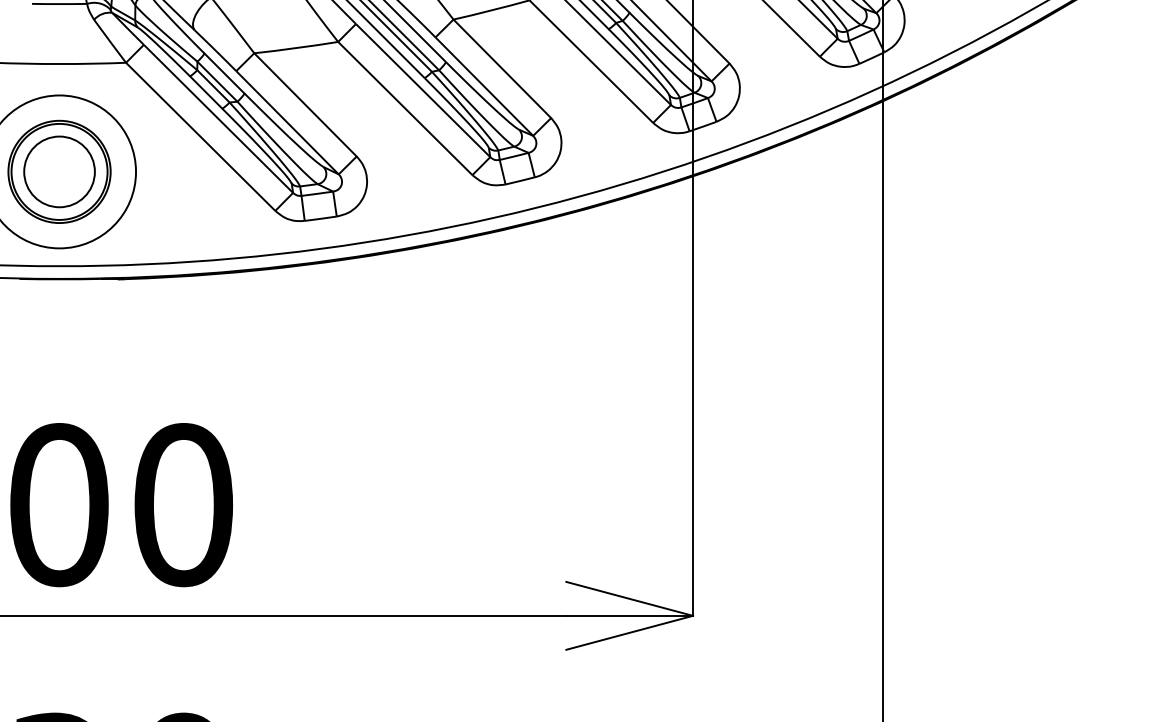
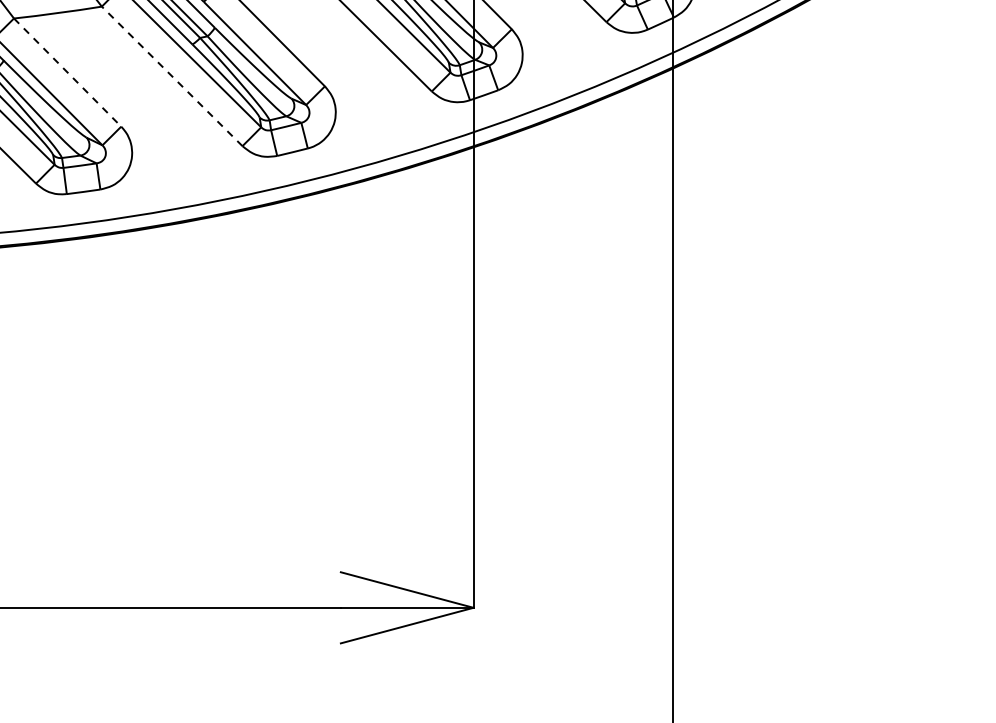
line: (305, 104) -> (67, 72), solid -> dashed
line: (405, 108) -> (172, 76), solid -> dashed

